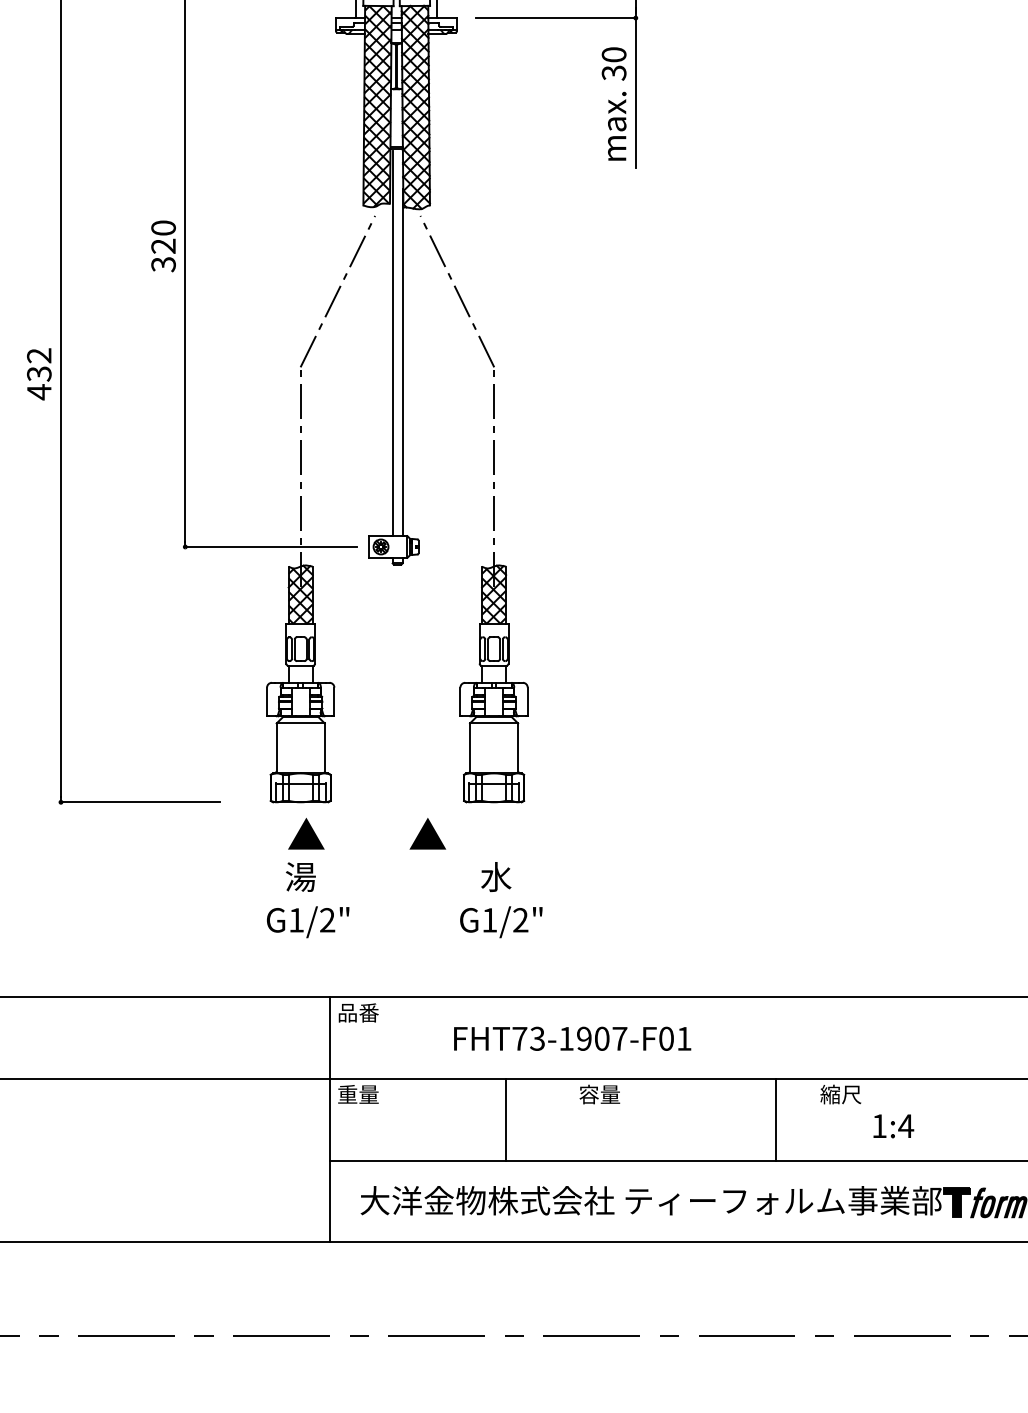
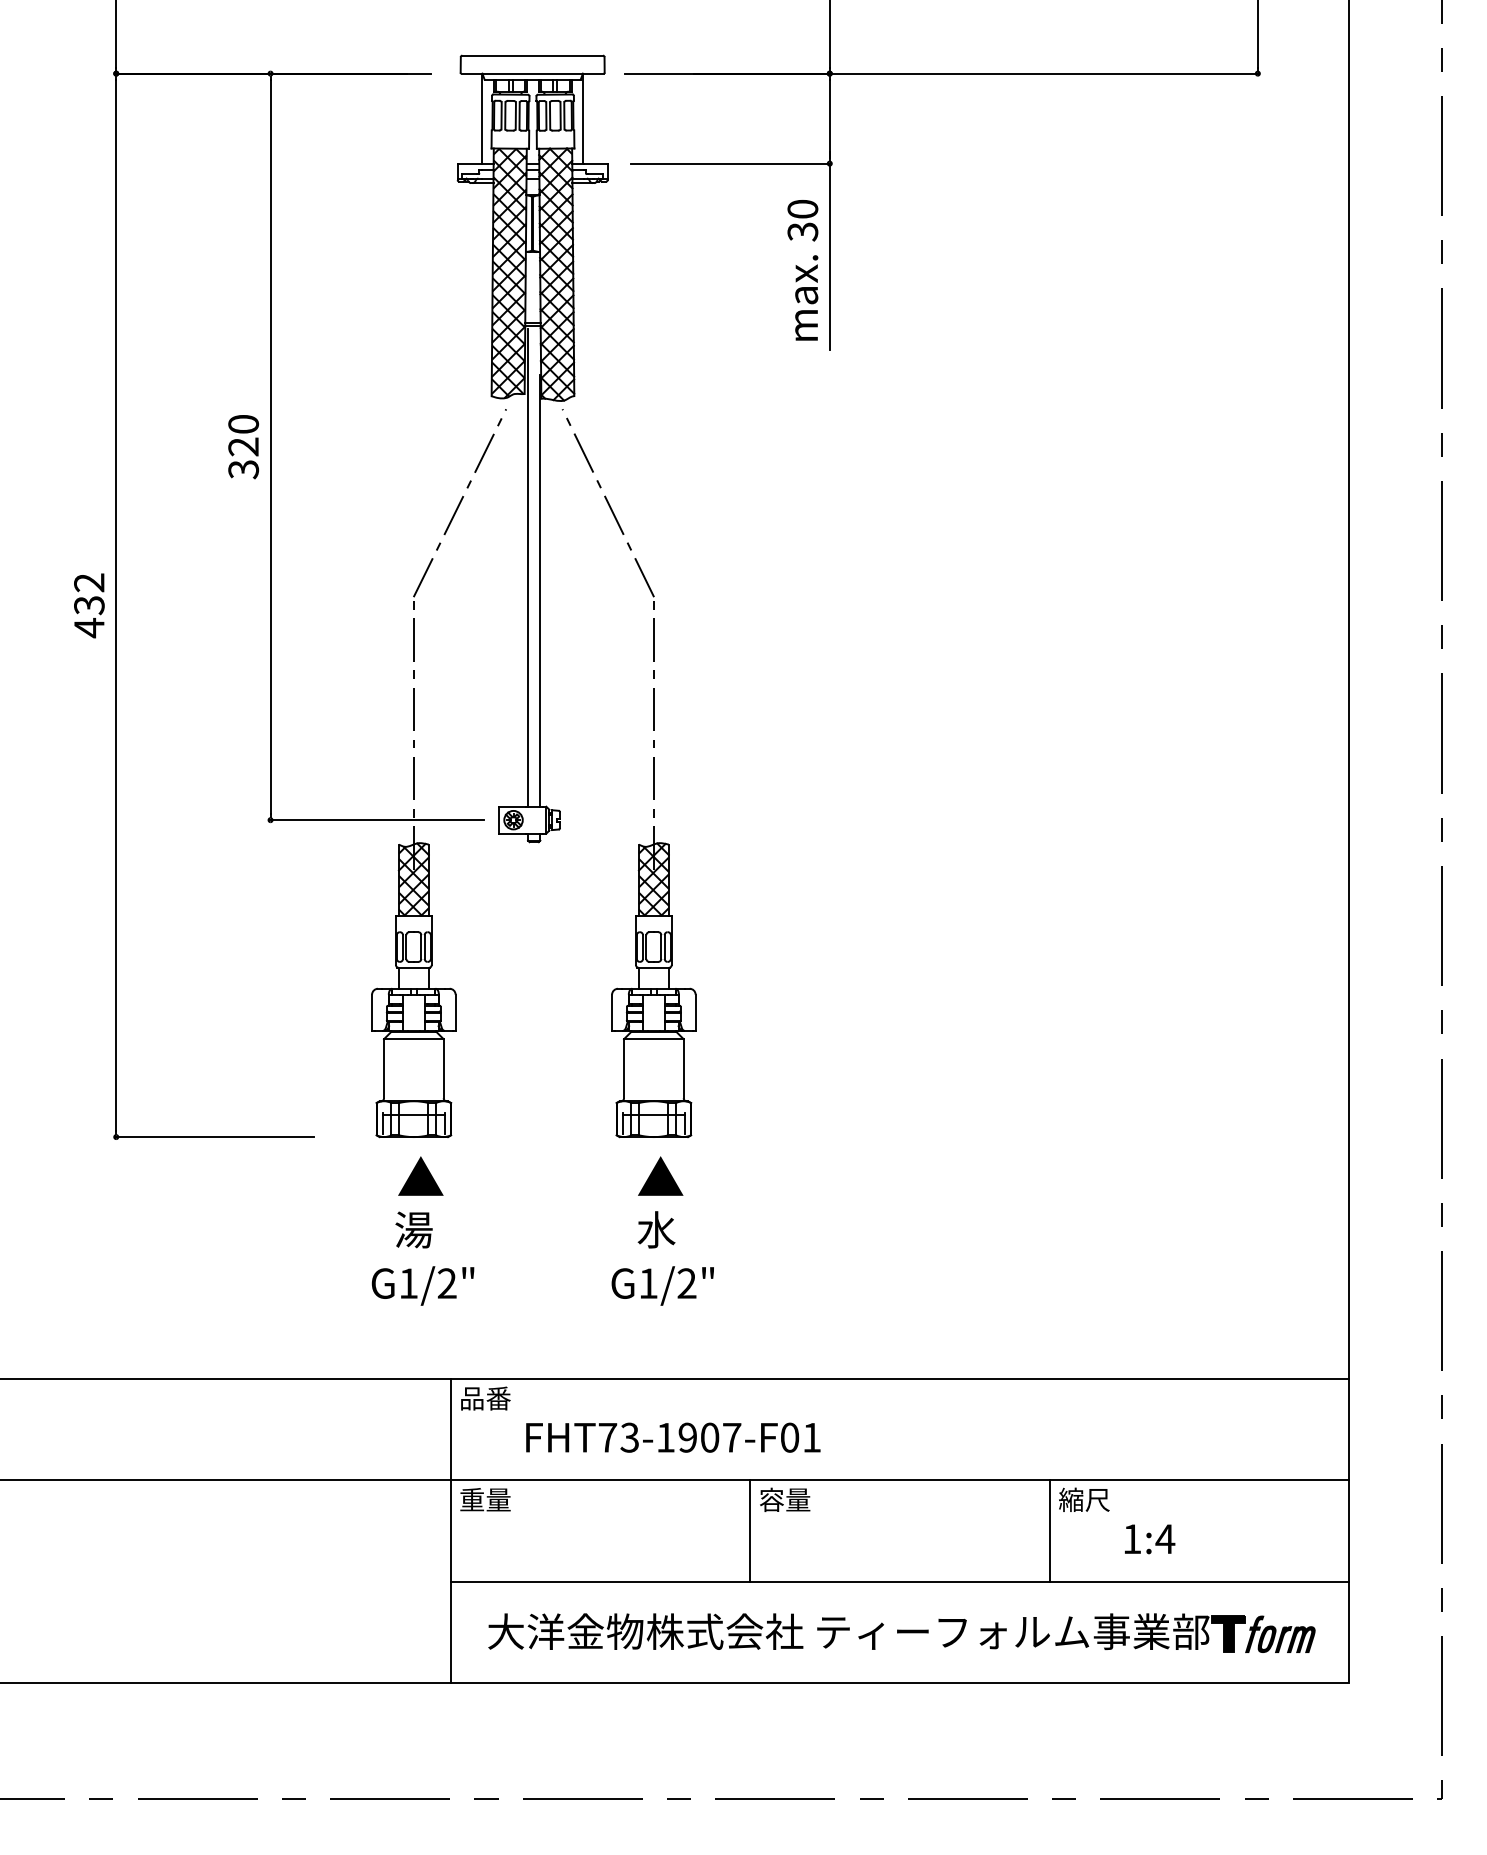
text: (427, 833) -> (660, 1175), moved
text: (572, 1038) -> (673, 1437), moved
line: (505, 1119) -> (750, 1530), moved
line: (775, 1119) -> (1049, 1530), moved

